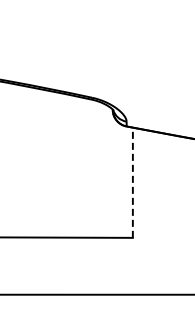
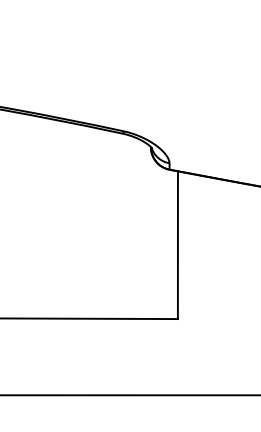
line: (132, 182) -> (177, 244), dashed -> solid

